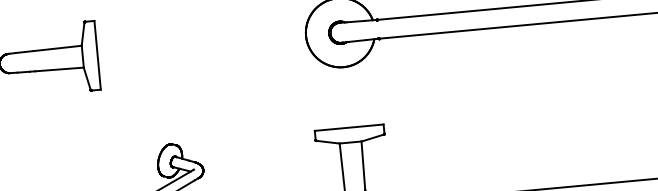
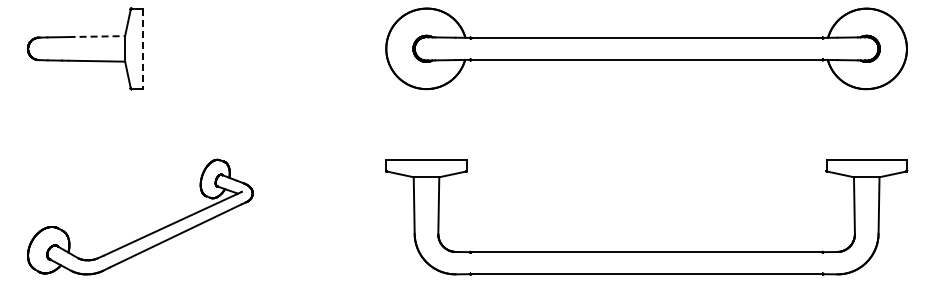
line: (58, 48) -> (97, 36), solid -> dashed
line: (97, 55) -> (142, 49), solid -> dashed

